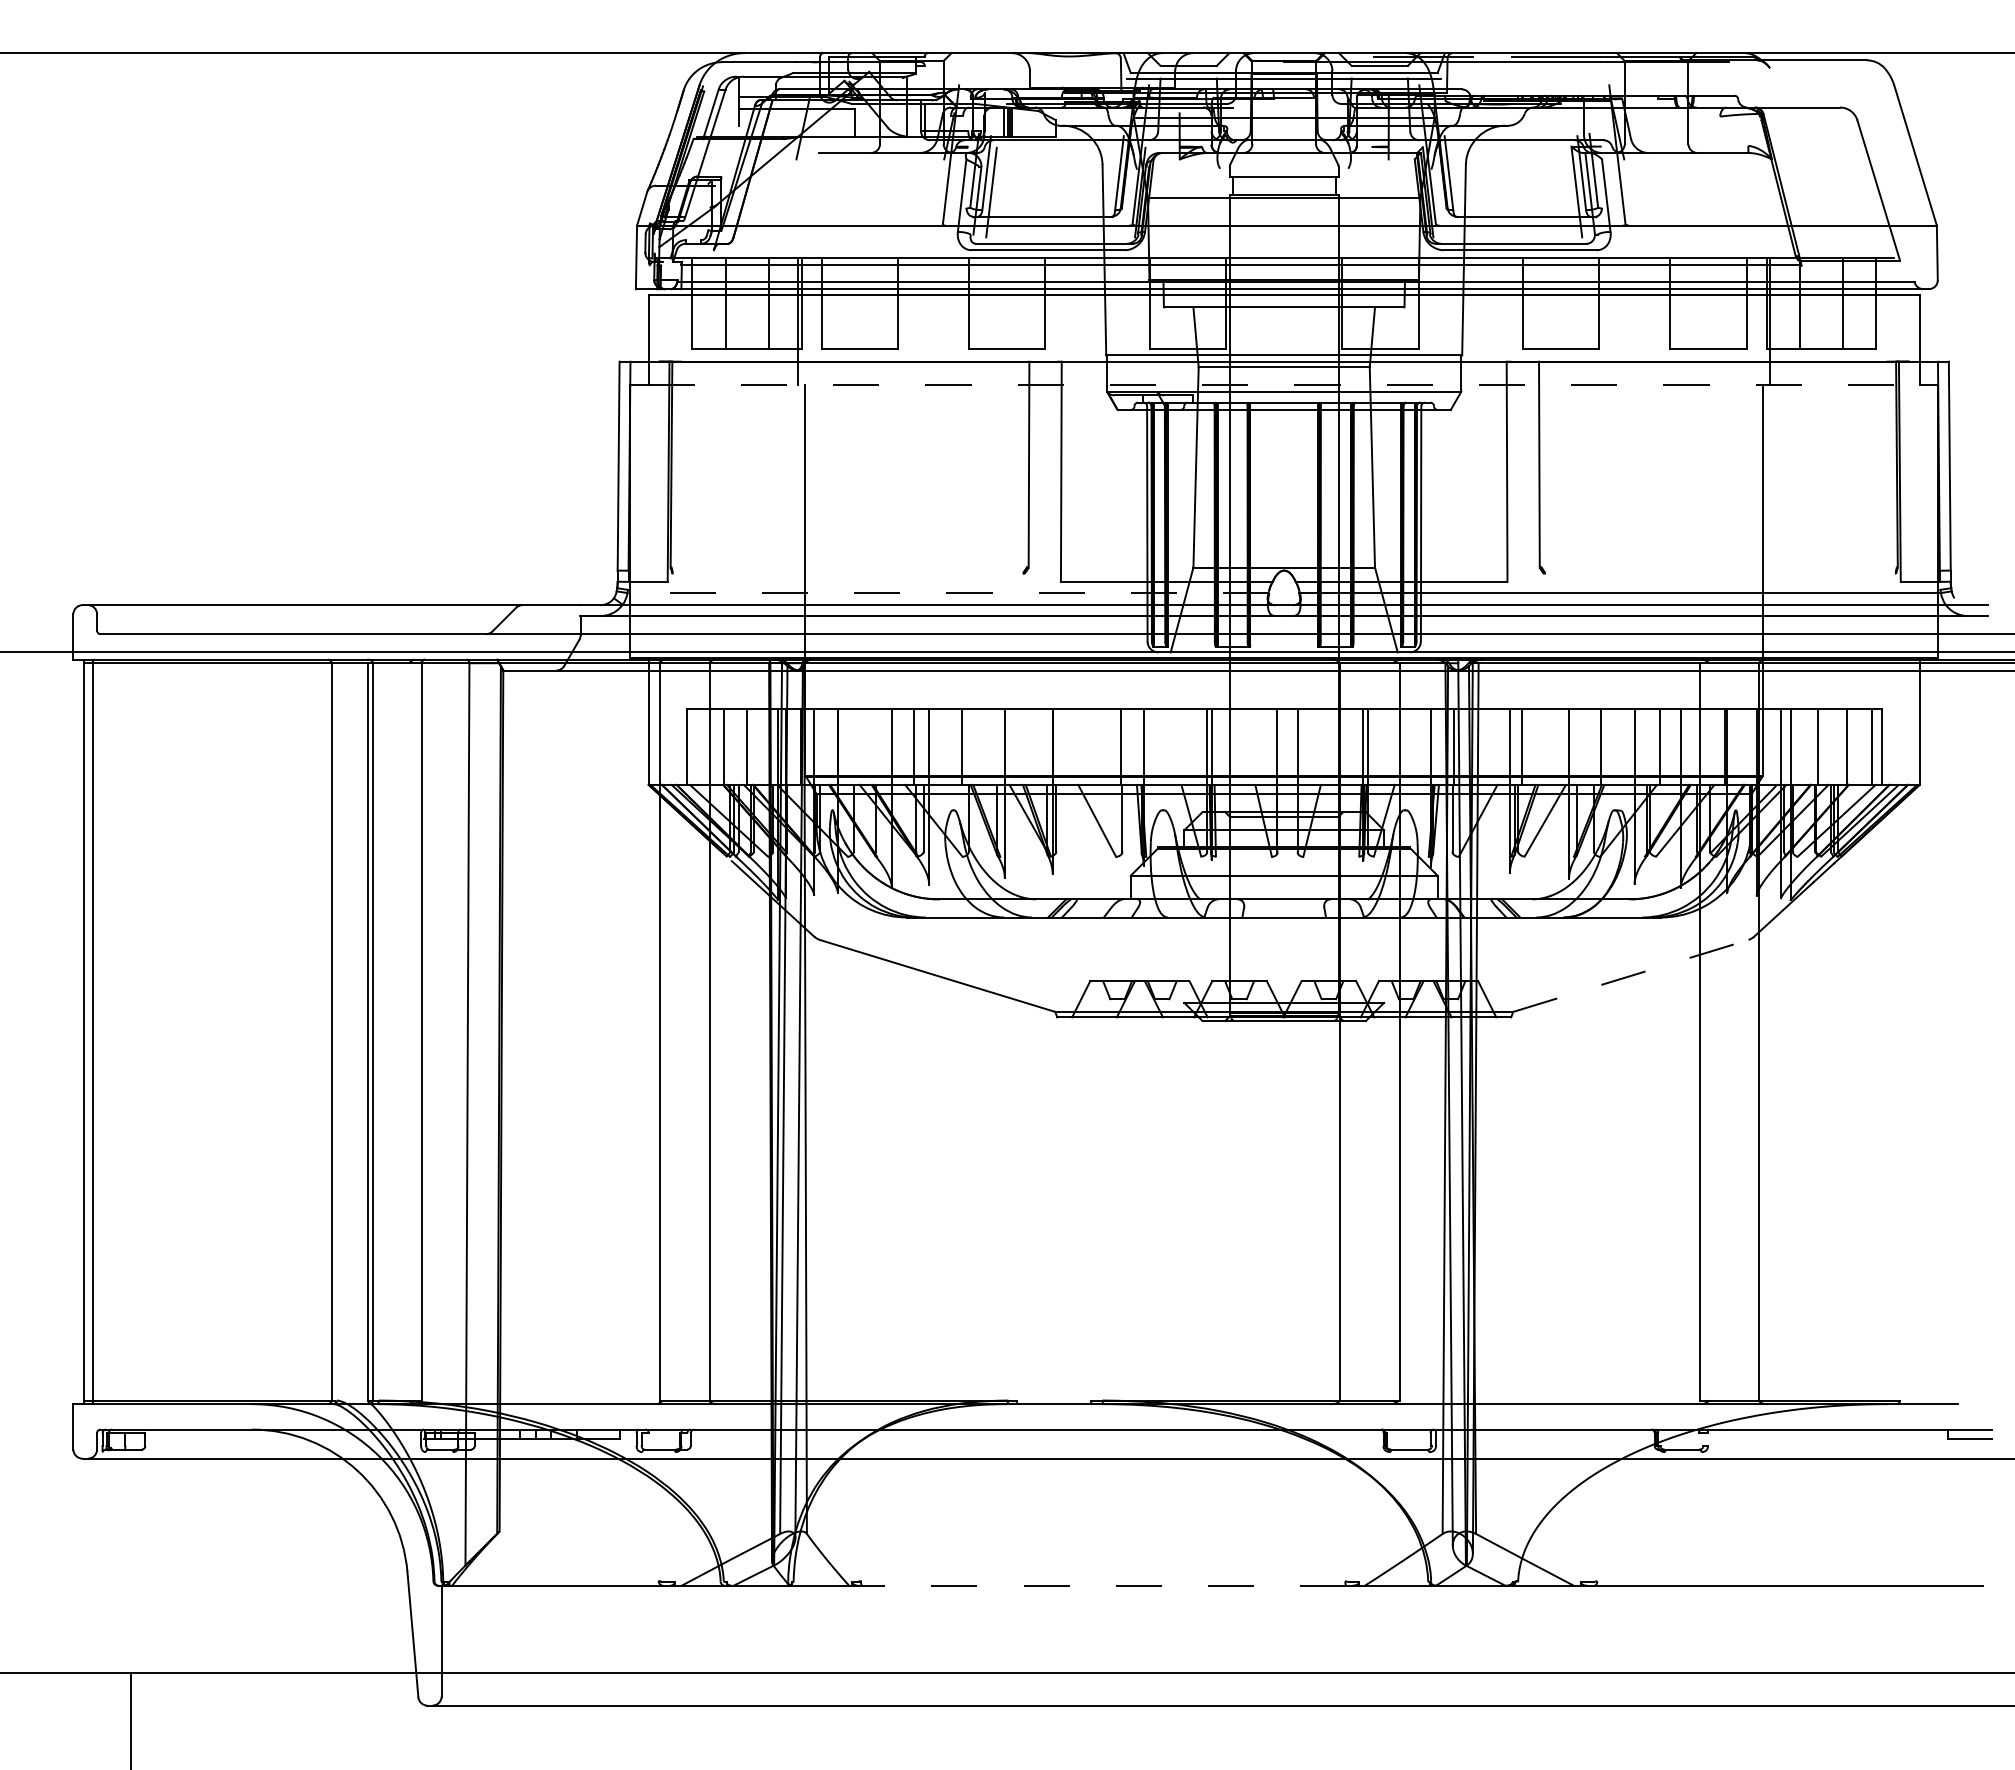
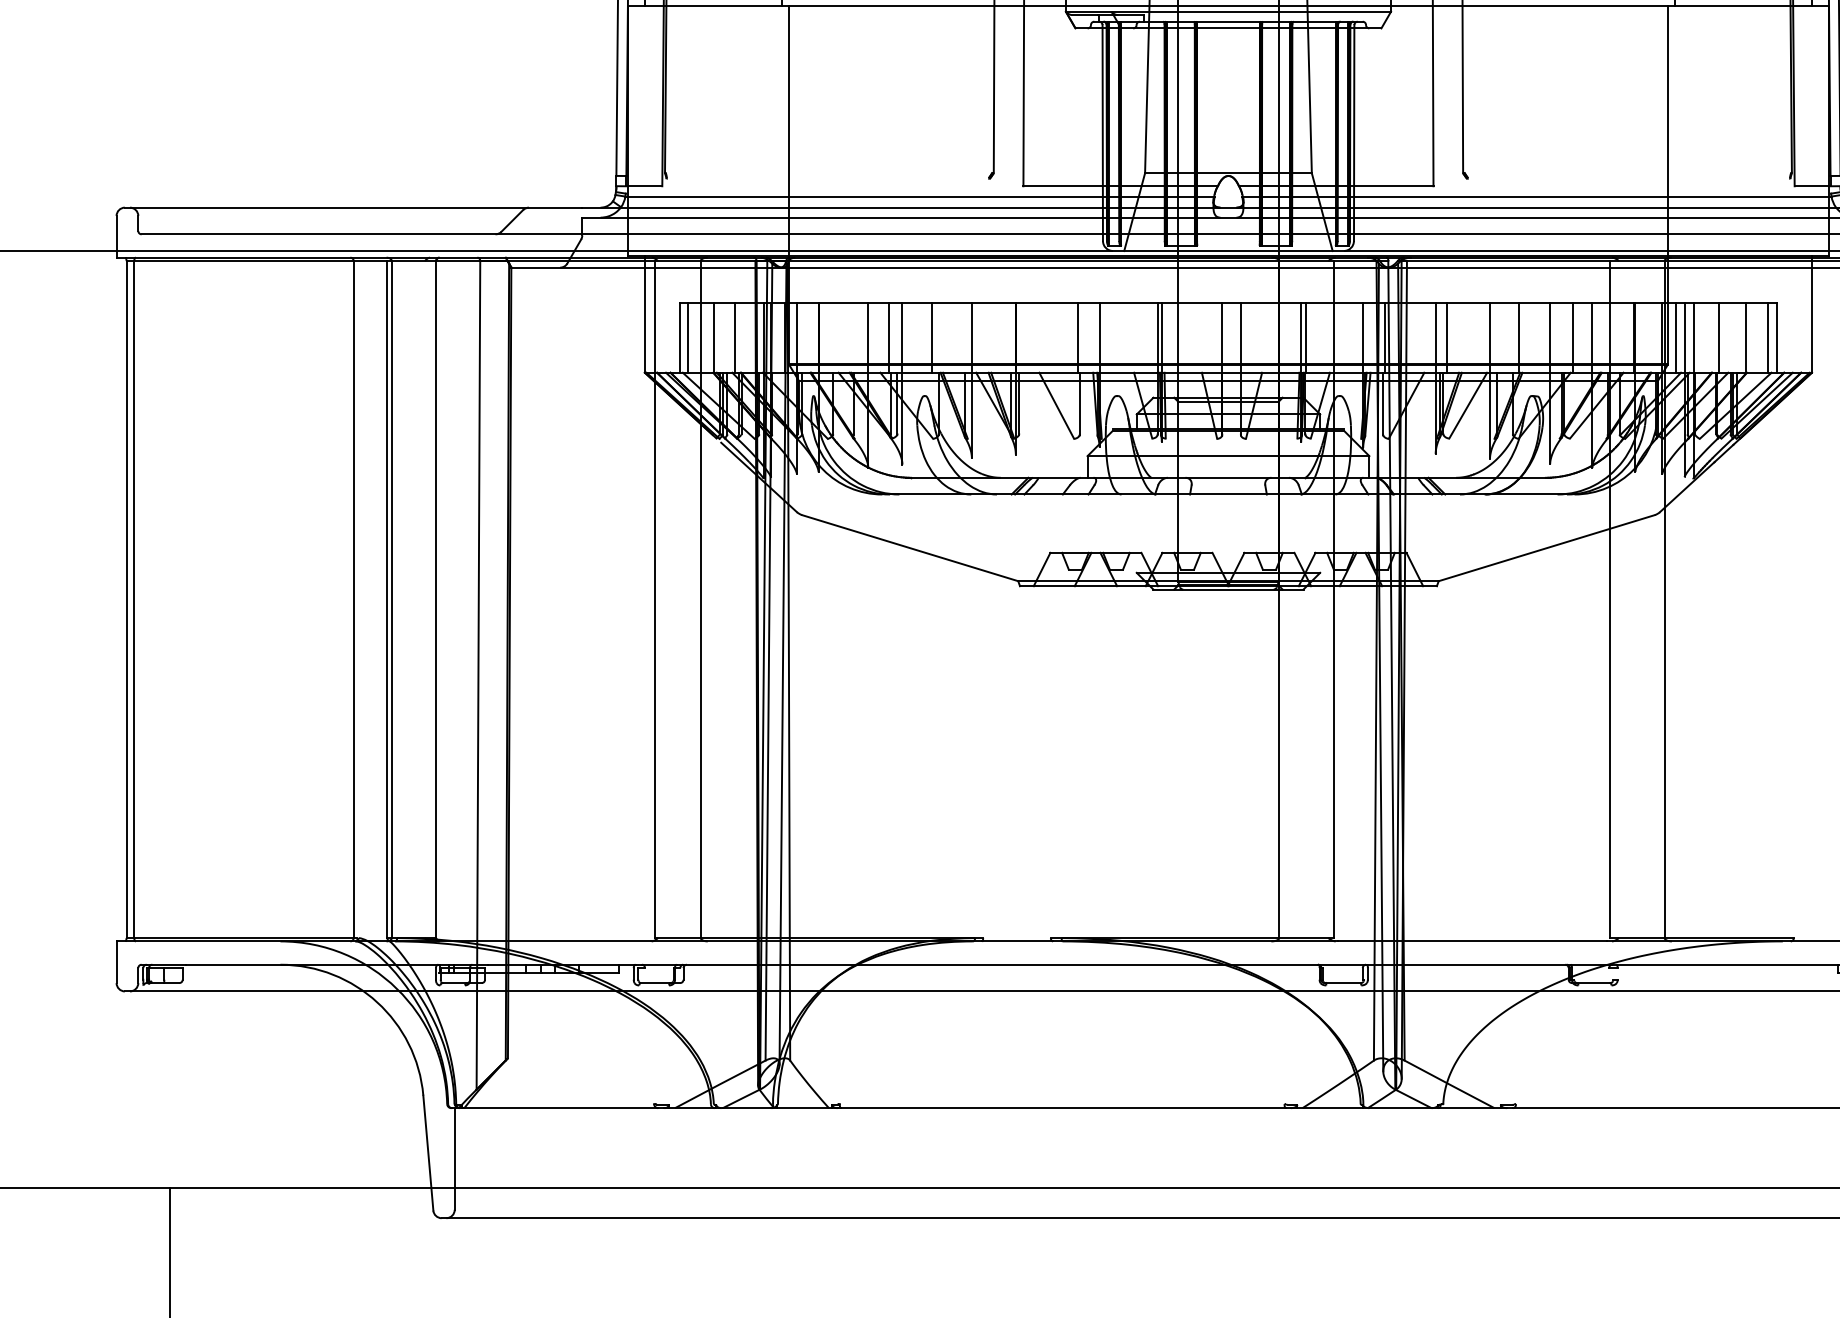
line: (1284, 385) -> (1228, 5), dashed -> solid
line: (948, 593) -> (920, 196), dashed -> solid
line: (695, 746) -> (687, 337), added
line: (1771, 746) -> (1675, 337), added
line: (1631, 975) -> (1547, 547), dashed -> solid
line: (1103, 1585) -> (1062, 1107), dashed -> solid

